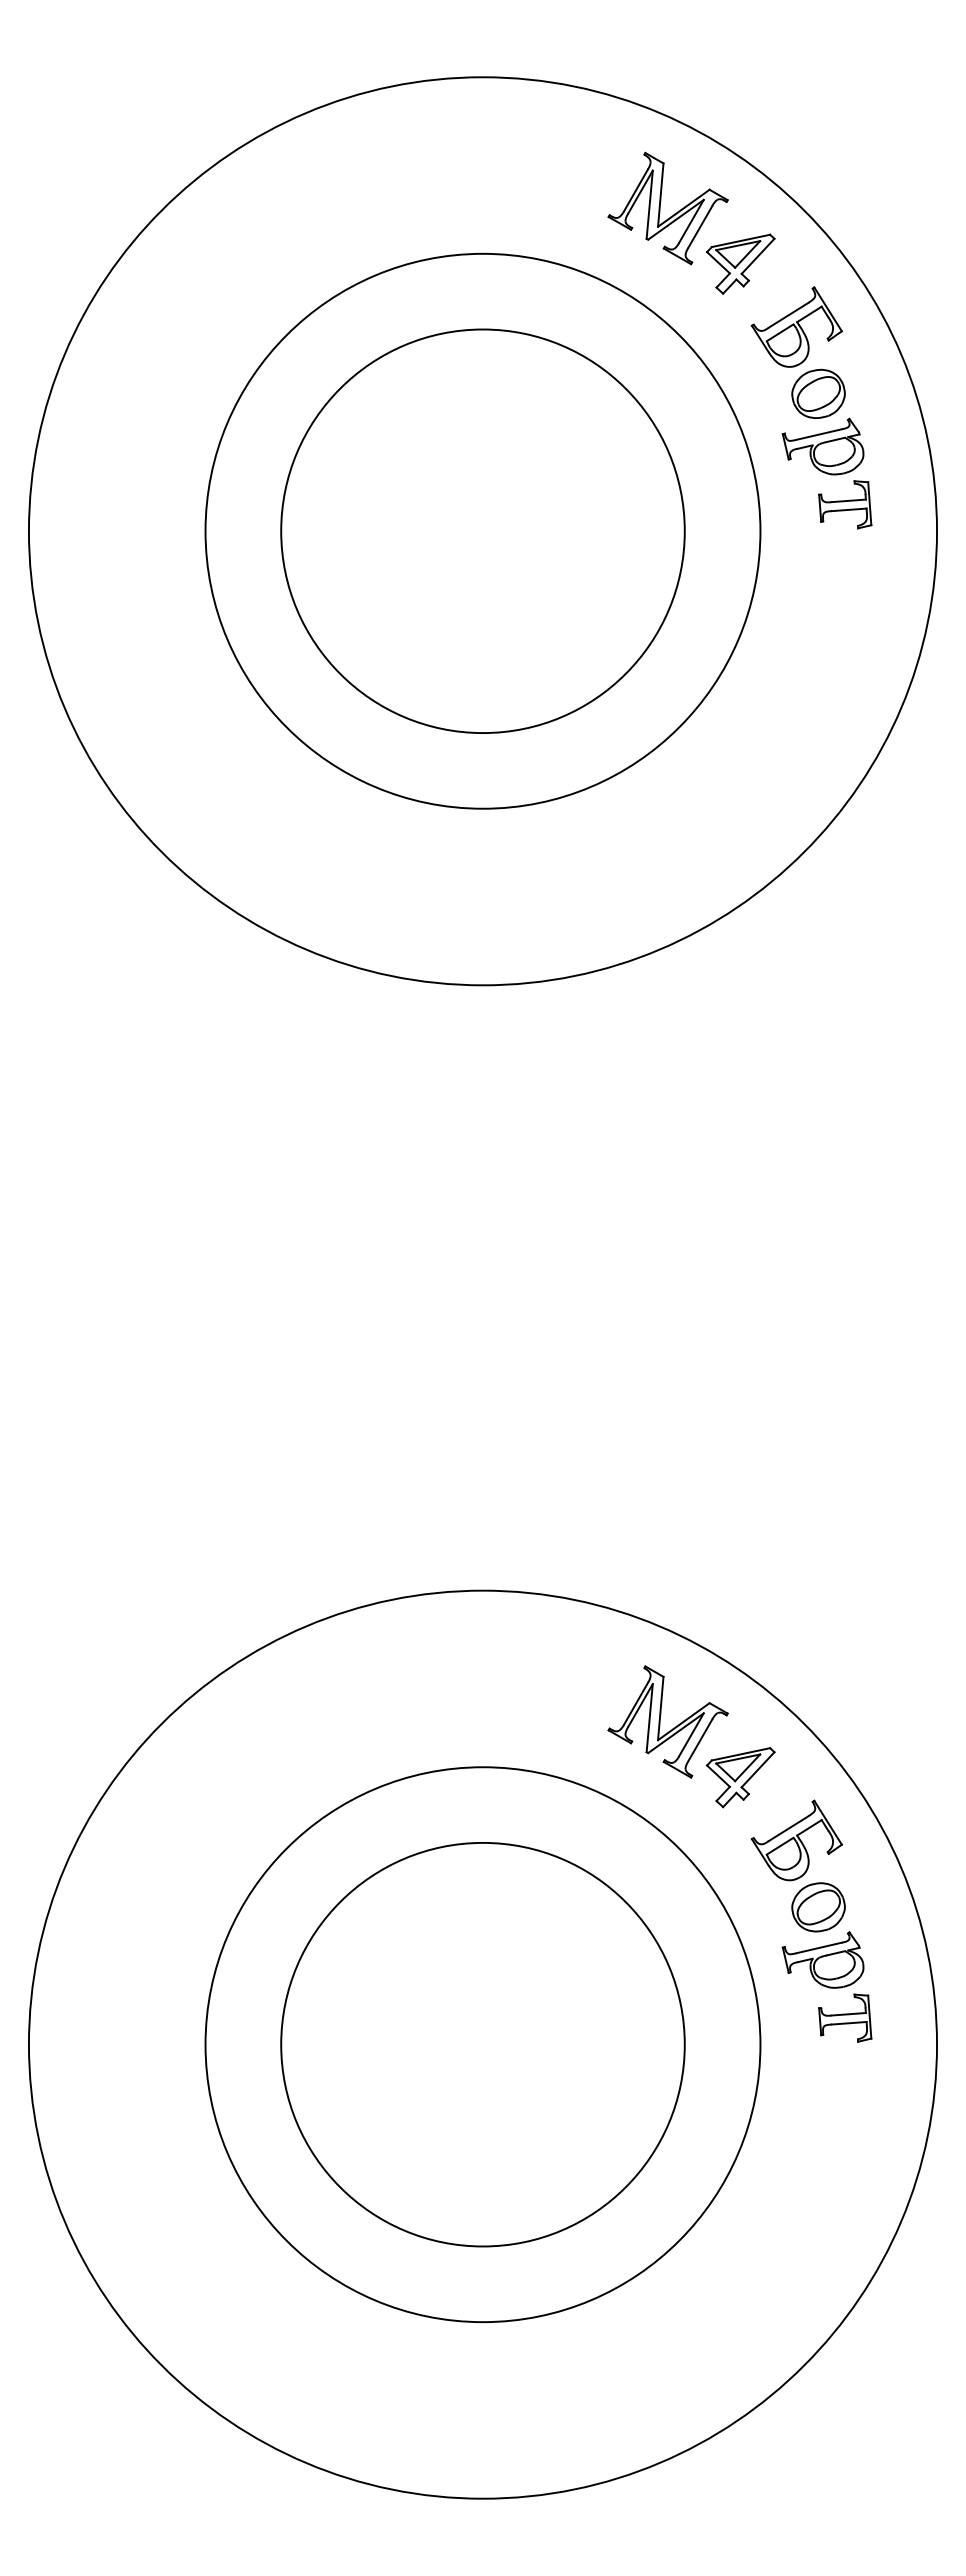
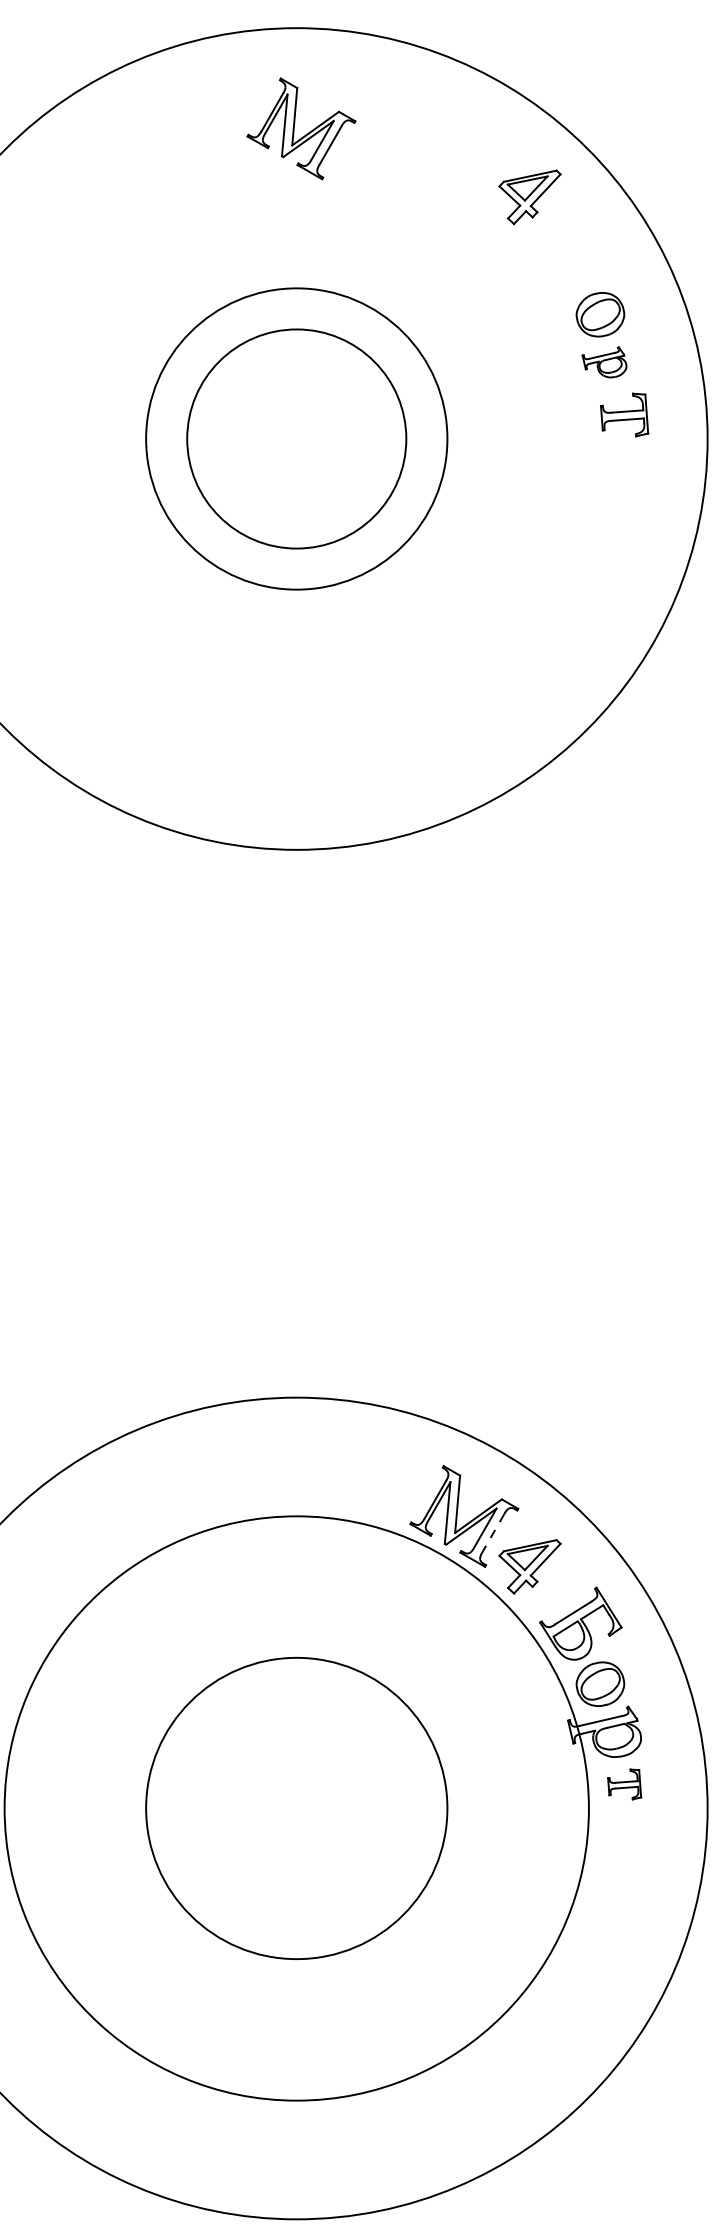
part: (660, 208) -> (294, 128), moved
part: (796, 326) -> (580, 253), removed
part: (822, 446) -> (603, 362), size x0.6
circle: (482, 530) -> (296, 438), size x0.6
circle: (482, 531) -> (296, 439), size x0.6
line: (700, 1740) -> (493, 1533), solid -> dashed
part: (845, 2017) -> (624, 1783), size x0.7
circle: (482, 2044) -> (296, 1808), size x0.6
circle: (482, 2044) -> (296, 1808), size x1.6

